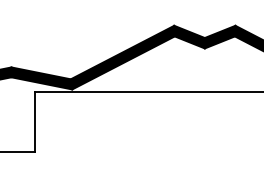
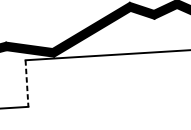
line: (35, 122) -> (27, 83), solid -> dashed

